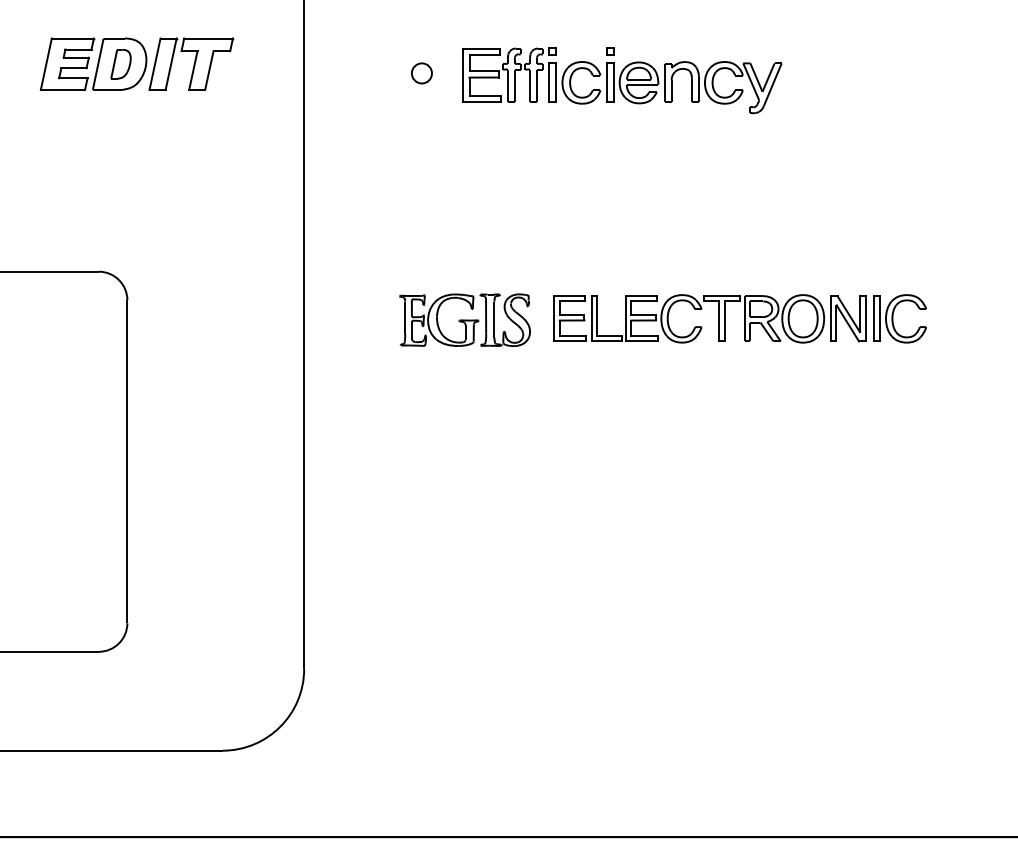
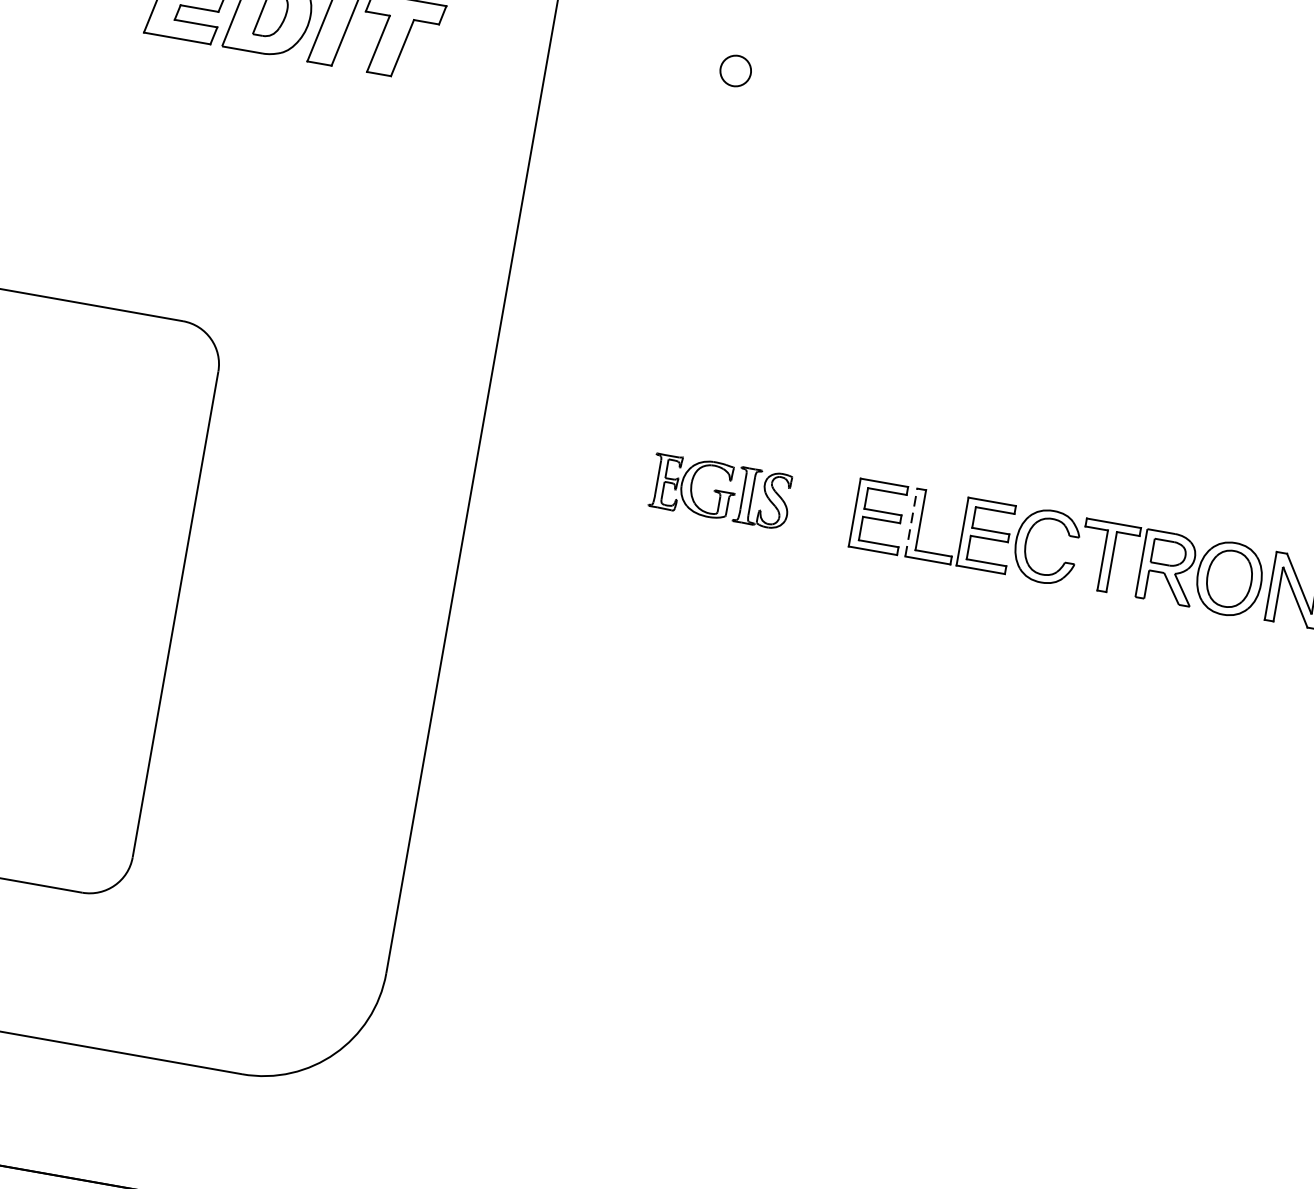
part: (421, 73) -> (735, 70), moved
part: (622, 80) -> (1021, 172), removed
line: (591, 318) -> (911, 522), solid -> dashed
part: (464, 319) -> (720, 490), size x0.7

